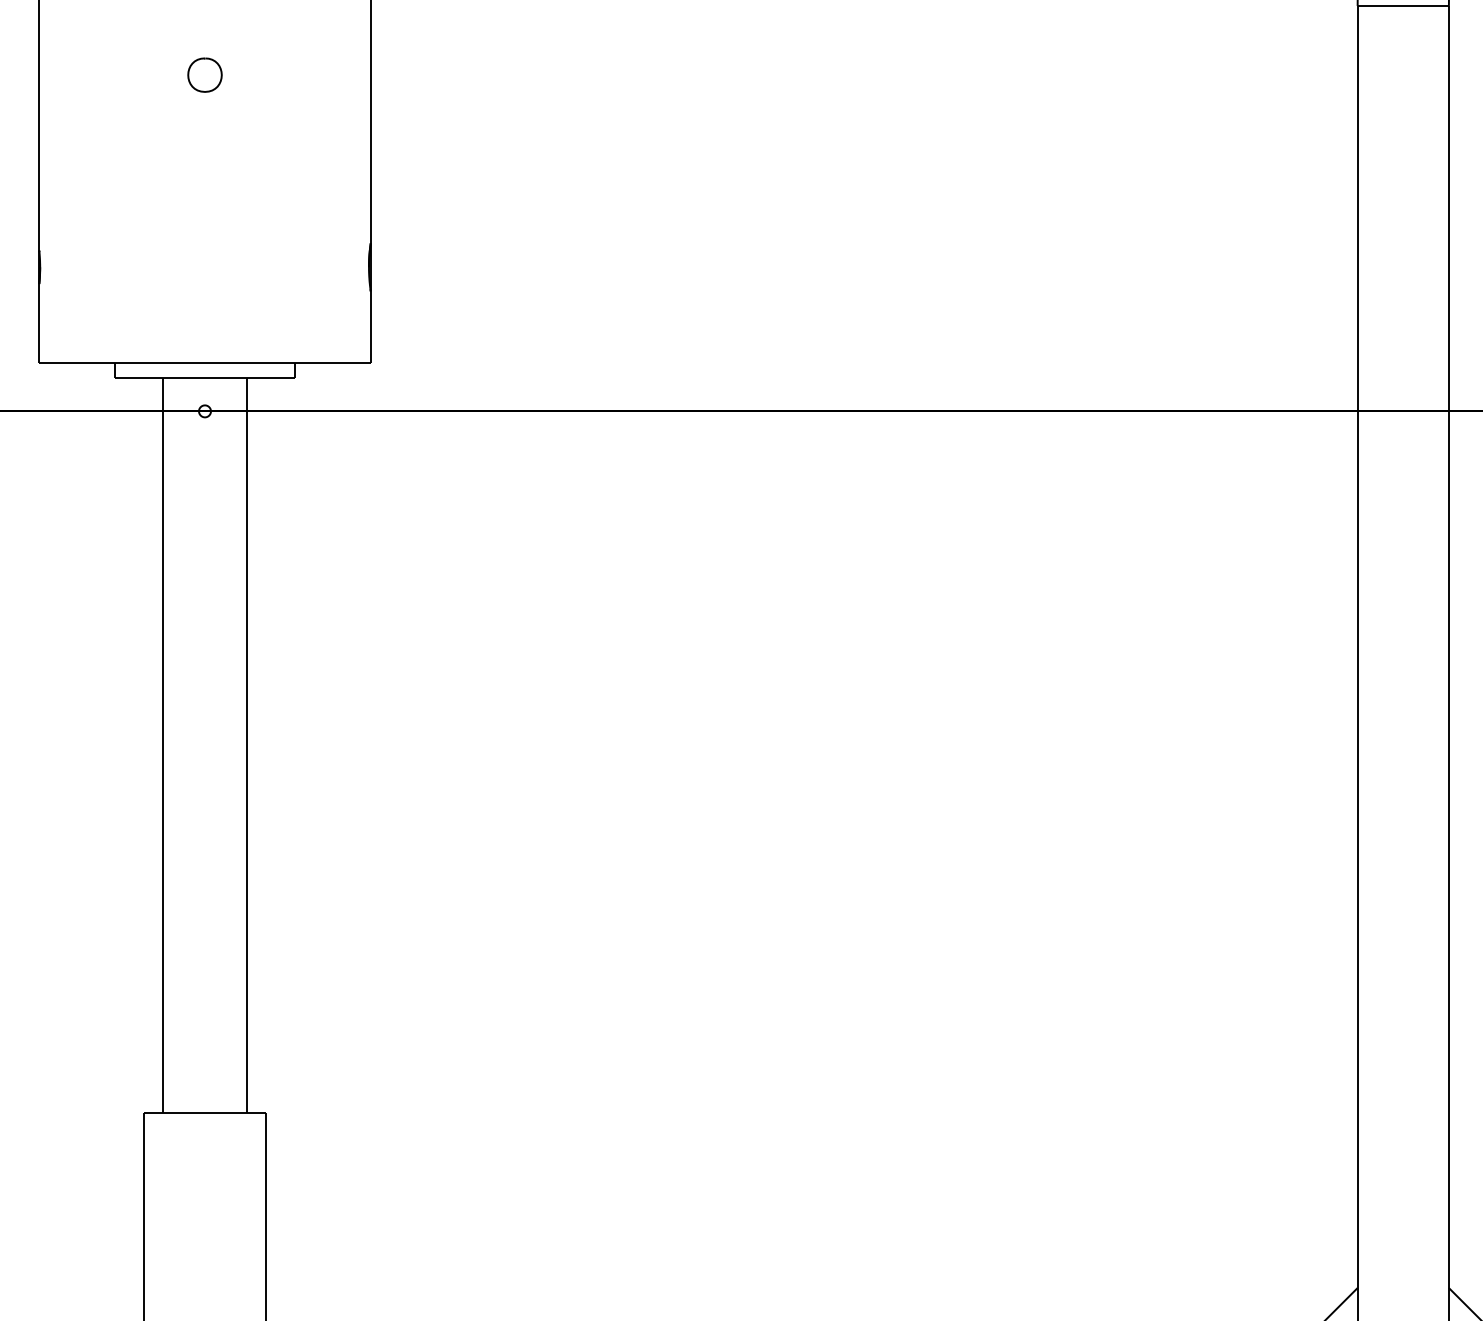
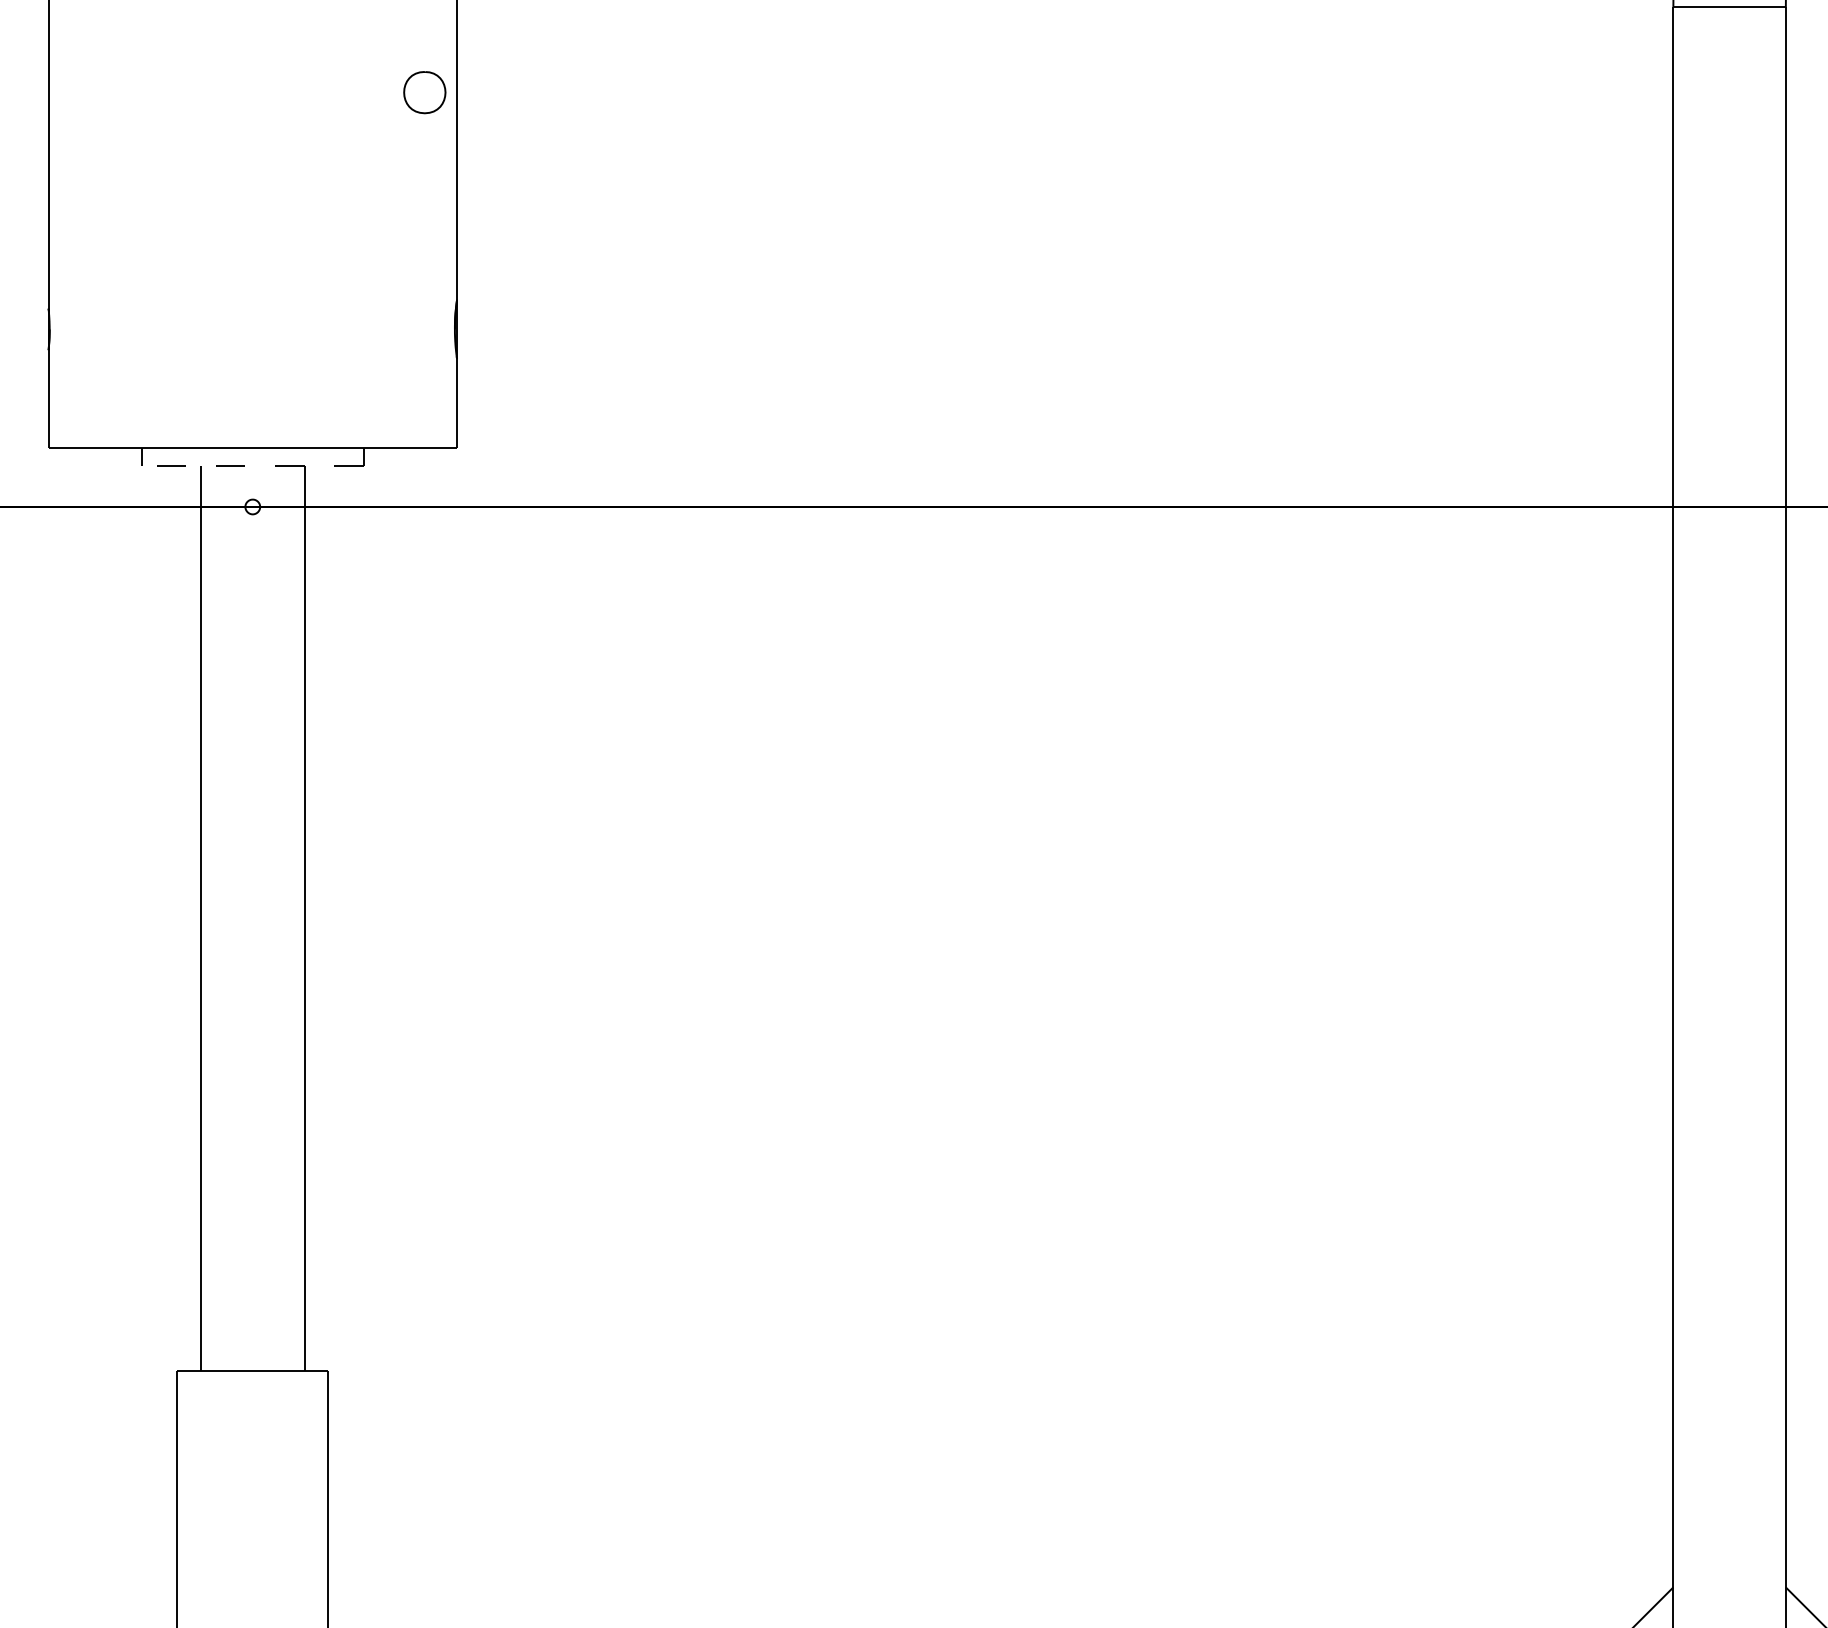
part: (204, 75) -> (424, 92), moved
line: (204, 377) -> (252, 465), solid -> dashed

